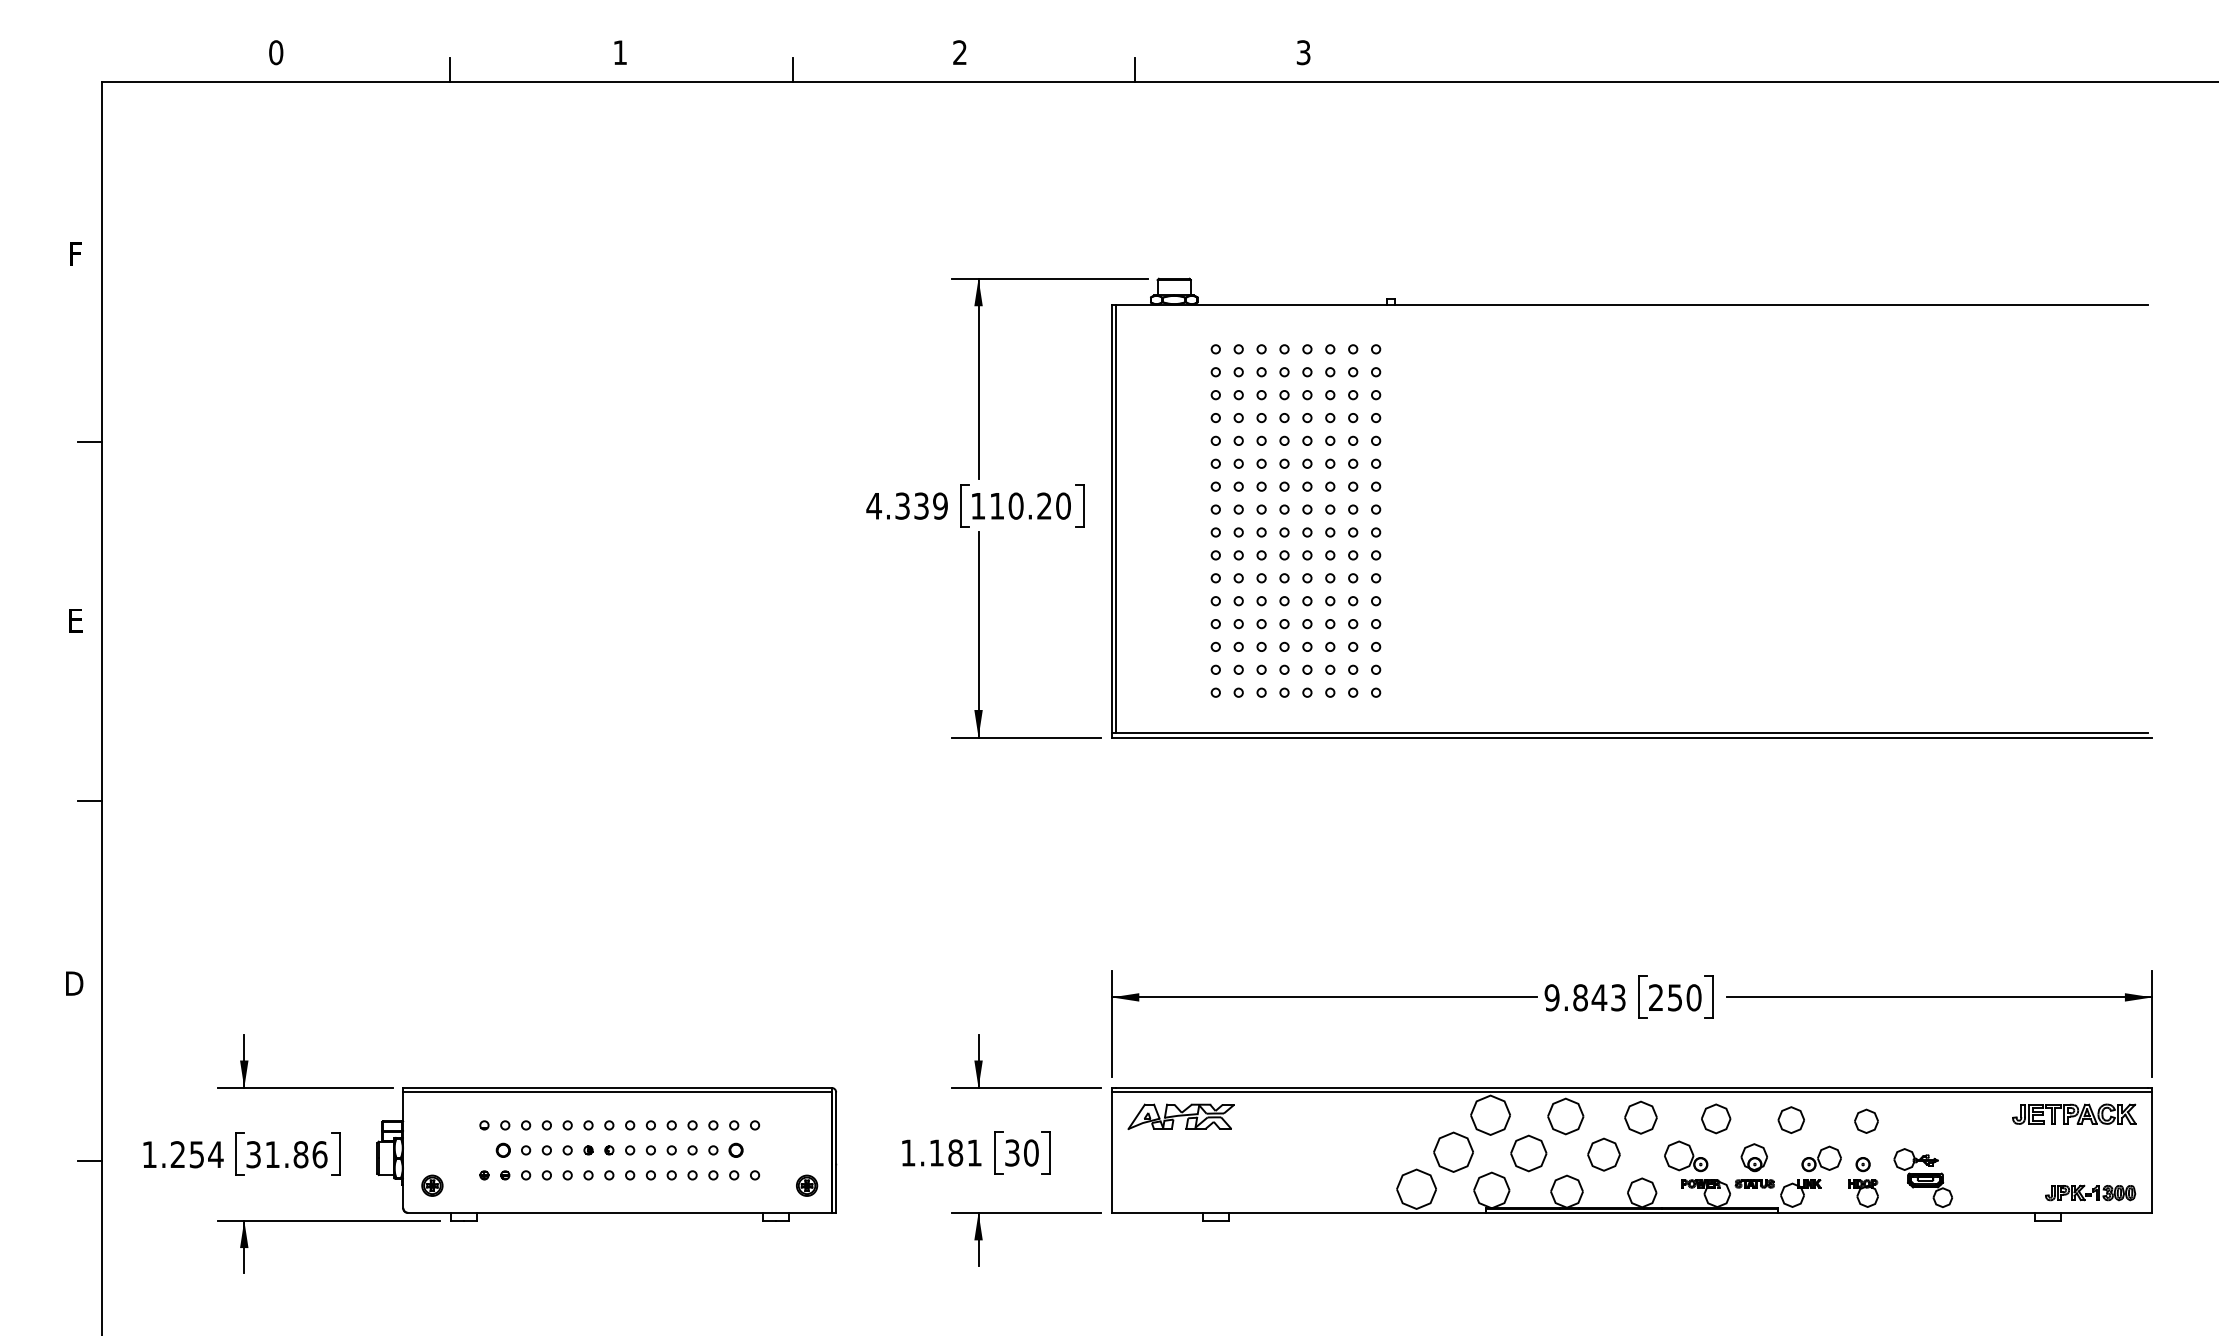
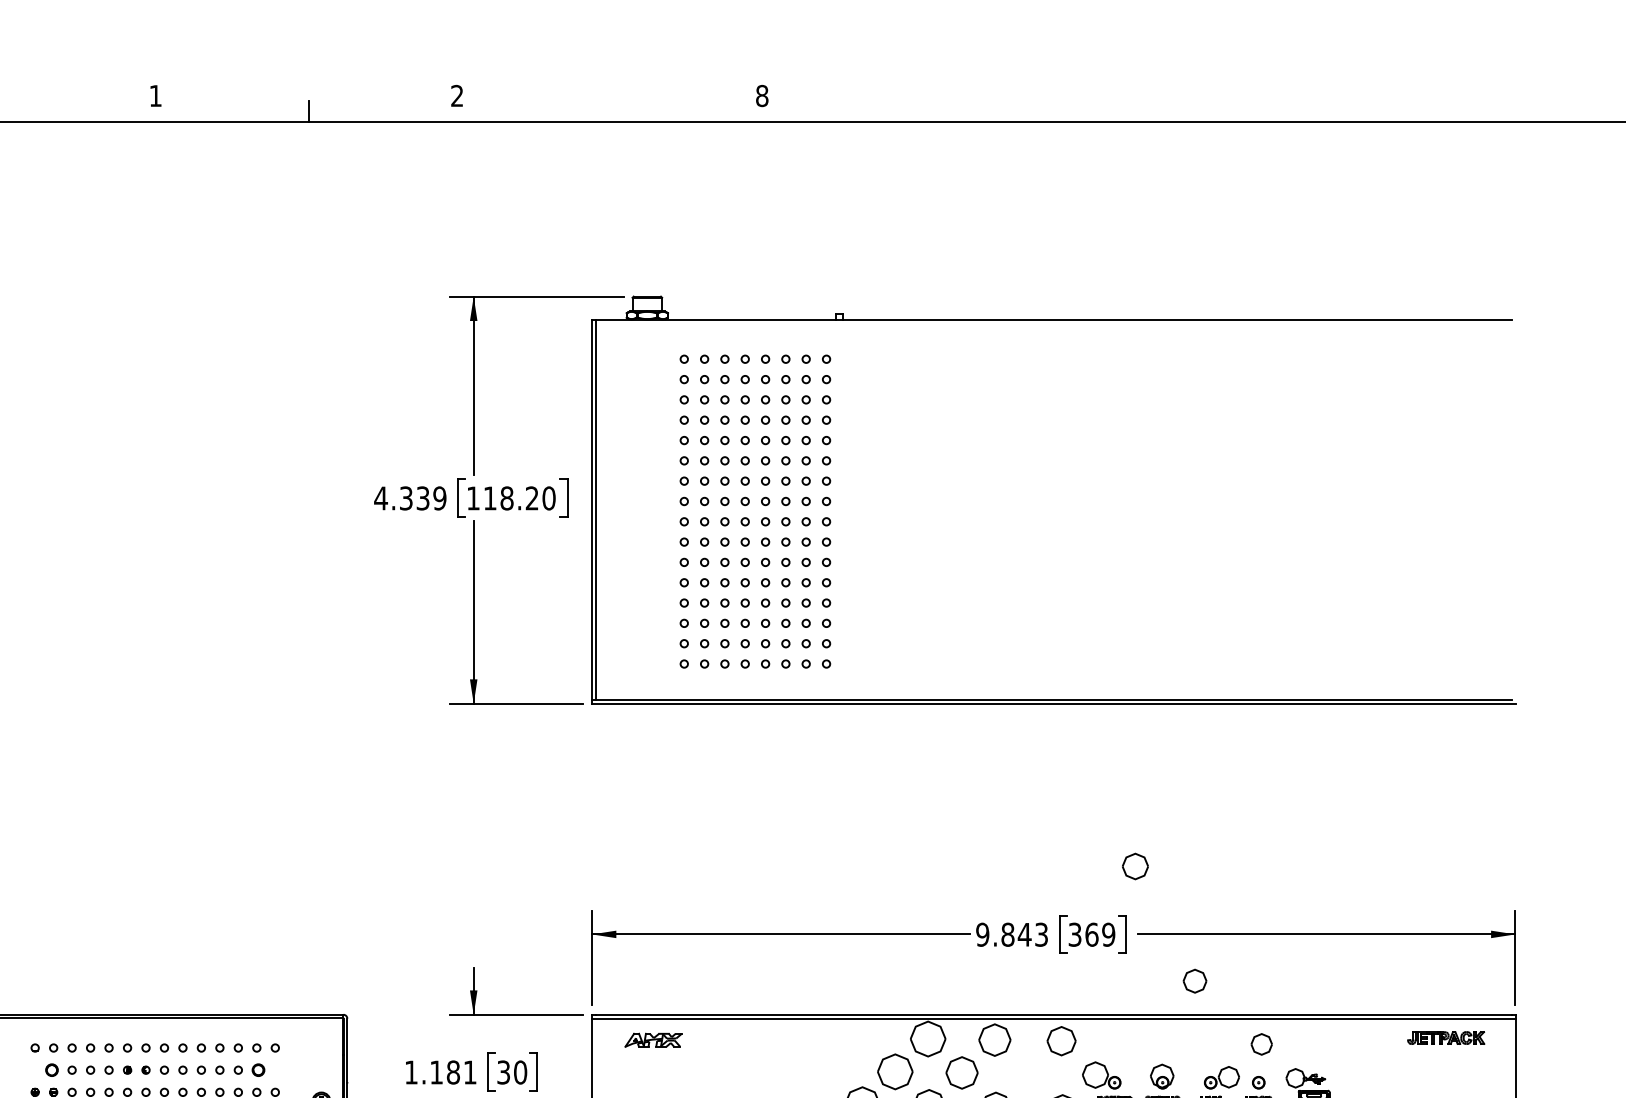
text: (1303, 52) -> (762, 95), 3 -> 8
line: (450, 70) -> (5, 111), removed
line: (1135, 70) -> (612, 111), removed
text: (1015, 506) -> (506, 498), 110.20 -> 118.20
text: (1675, 997) -> (1092, 934), 250 -> 369
part: (2074, 1113) -> (1446, 1037), size x0.7
part: (1180, 1116) -> (652, 1040), size x0.6
part: (1716, 1118) -> (1135, 866), moved
part: (1790, 1119) -> (1194, 980), moved
part: (1603, 1154) -> (1028, 1073), removed

